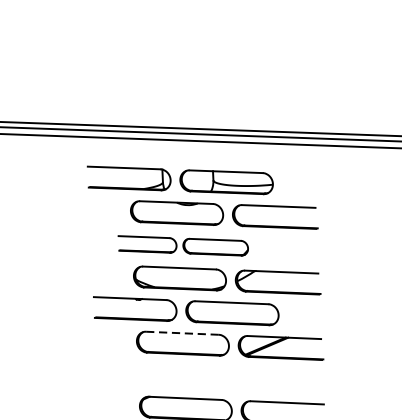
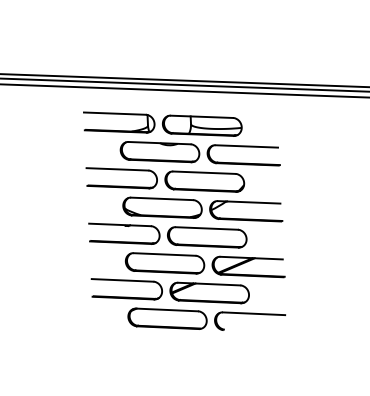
part: (183, 245) -> (165, 179), size x1.43
line: (182, 333) -> (164, 254), dashed -> solid
part: (188, 376) -> (169, 291), added

